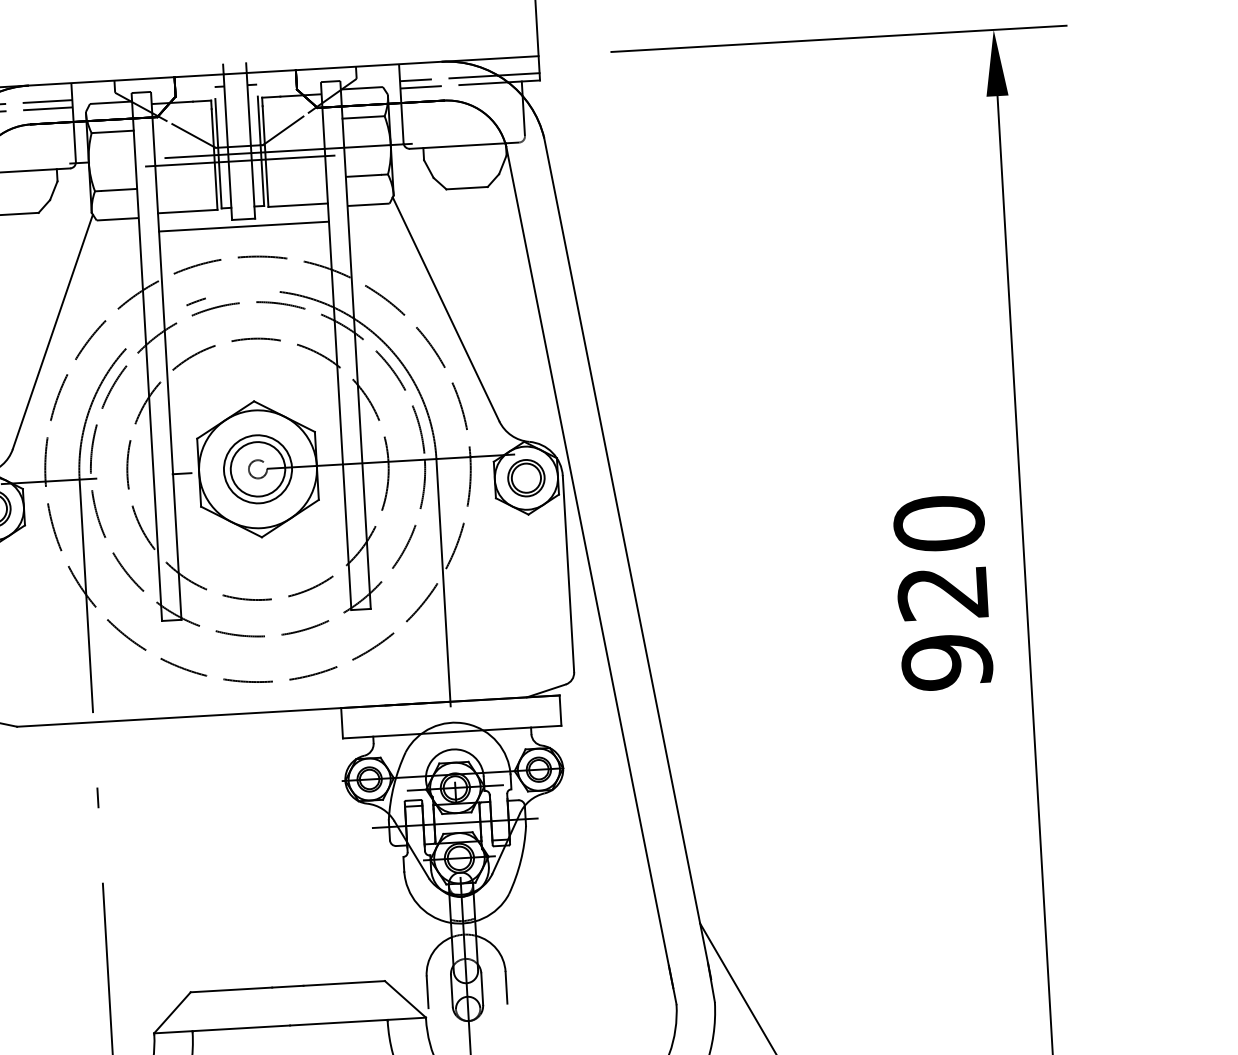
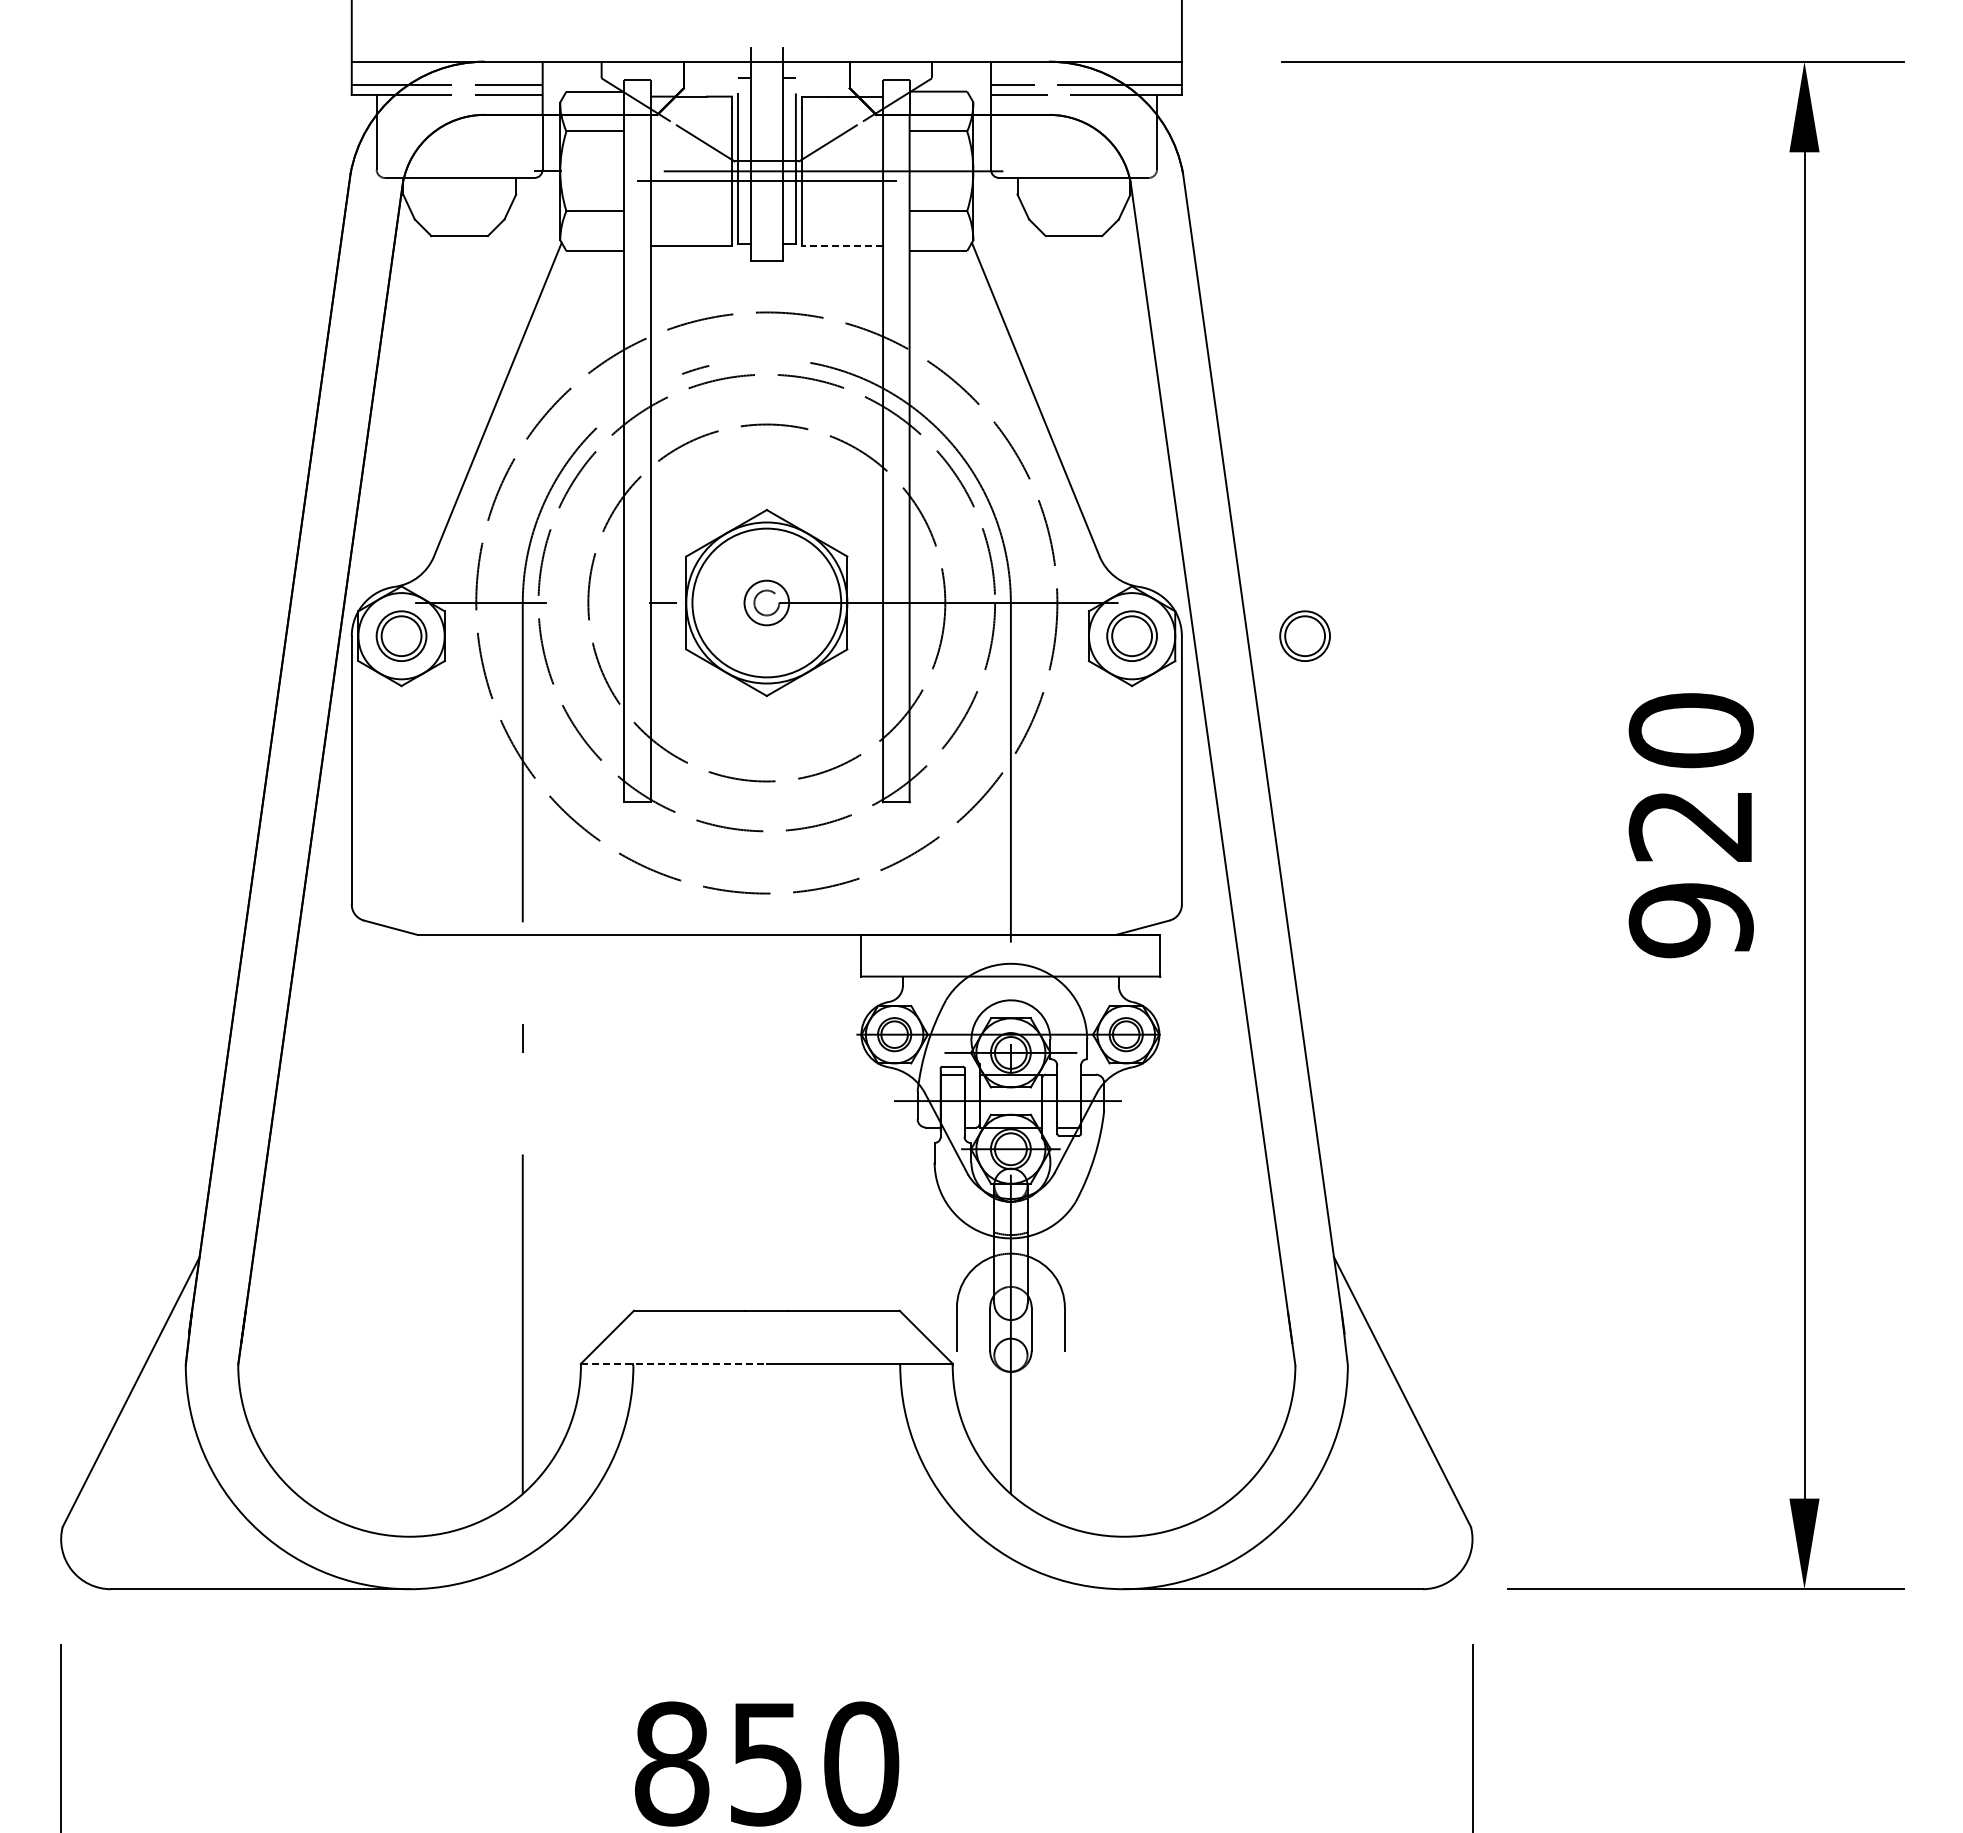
line: (298, 205) -> (842, 246), solid -> dashed
line: (243, 226) -> (766, 270), removed
circle: (257, 468) -> (766, 602), size x0.6
circle: (257, 468) -> (766, 602), size x1.6
part: (652, 470) -> (1304, 635), added
line: (221, 1029) -> (673, 1363), solid -> dashed

